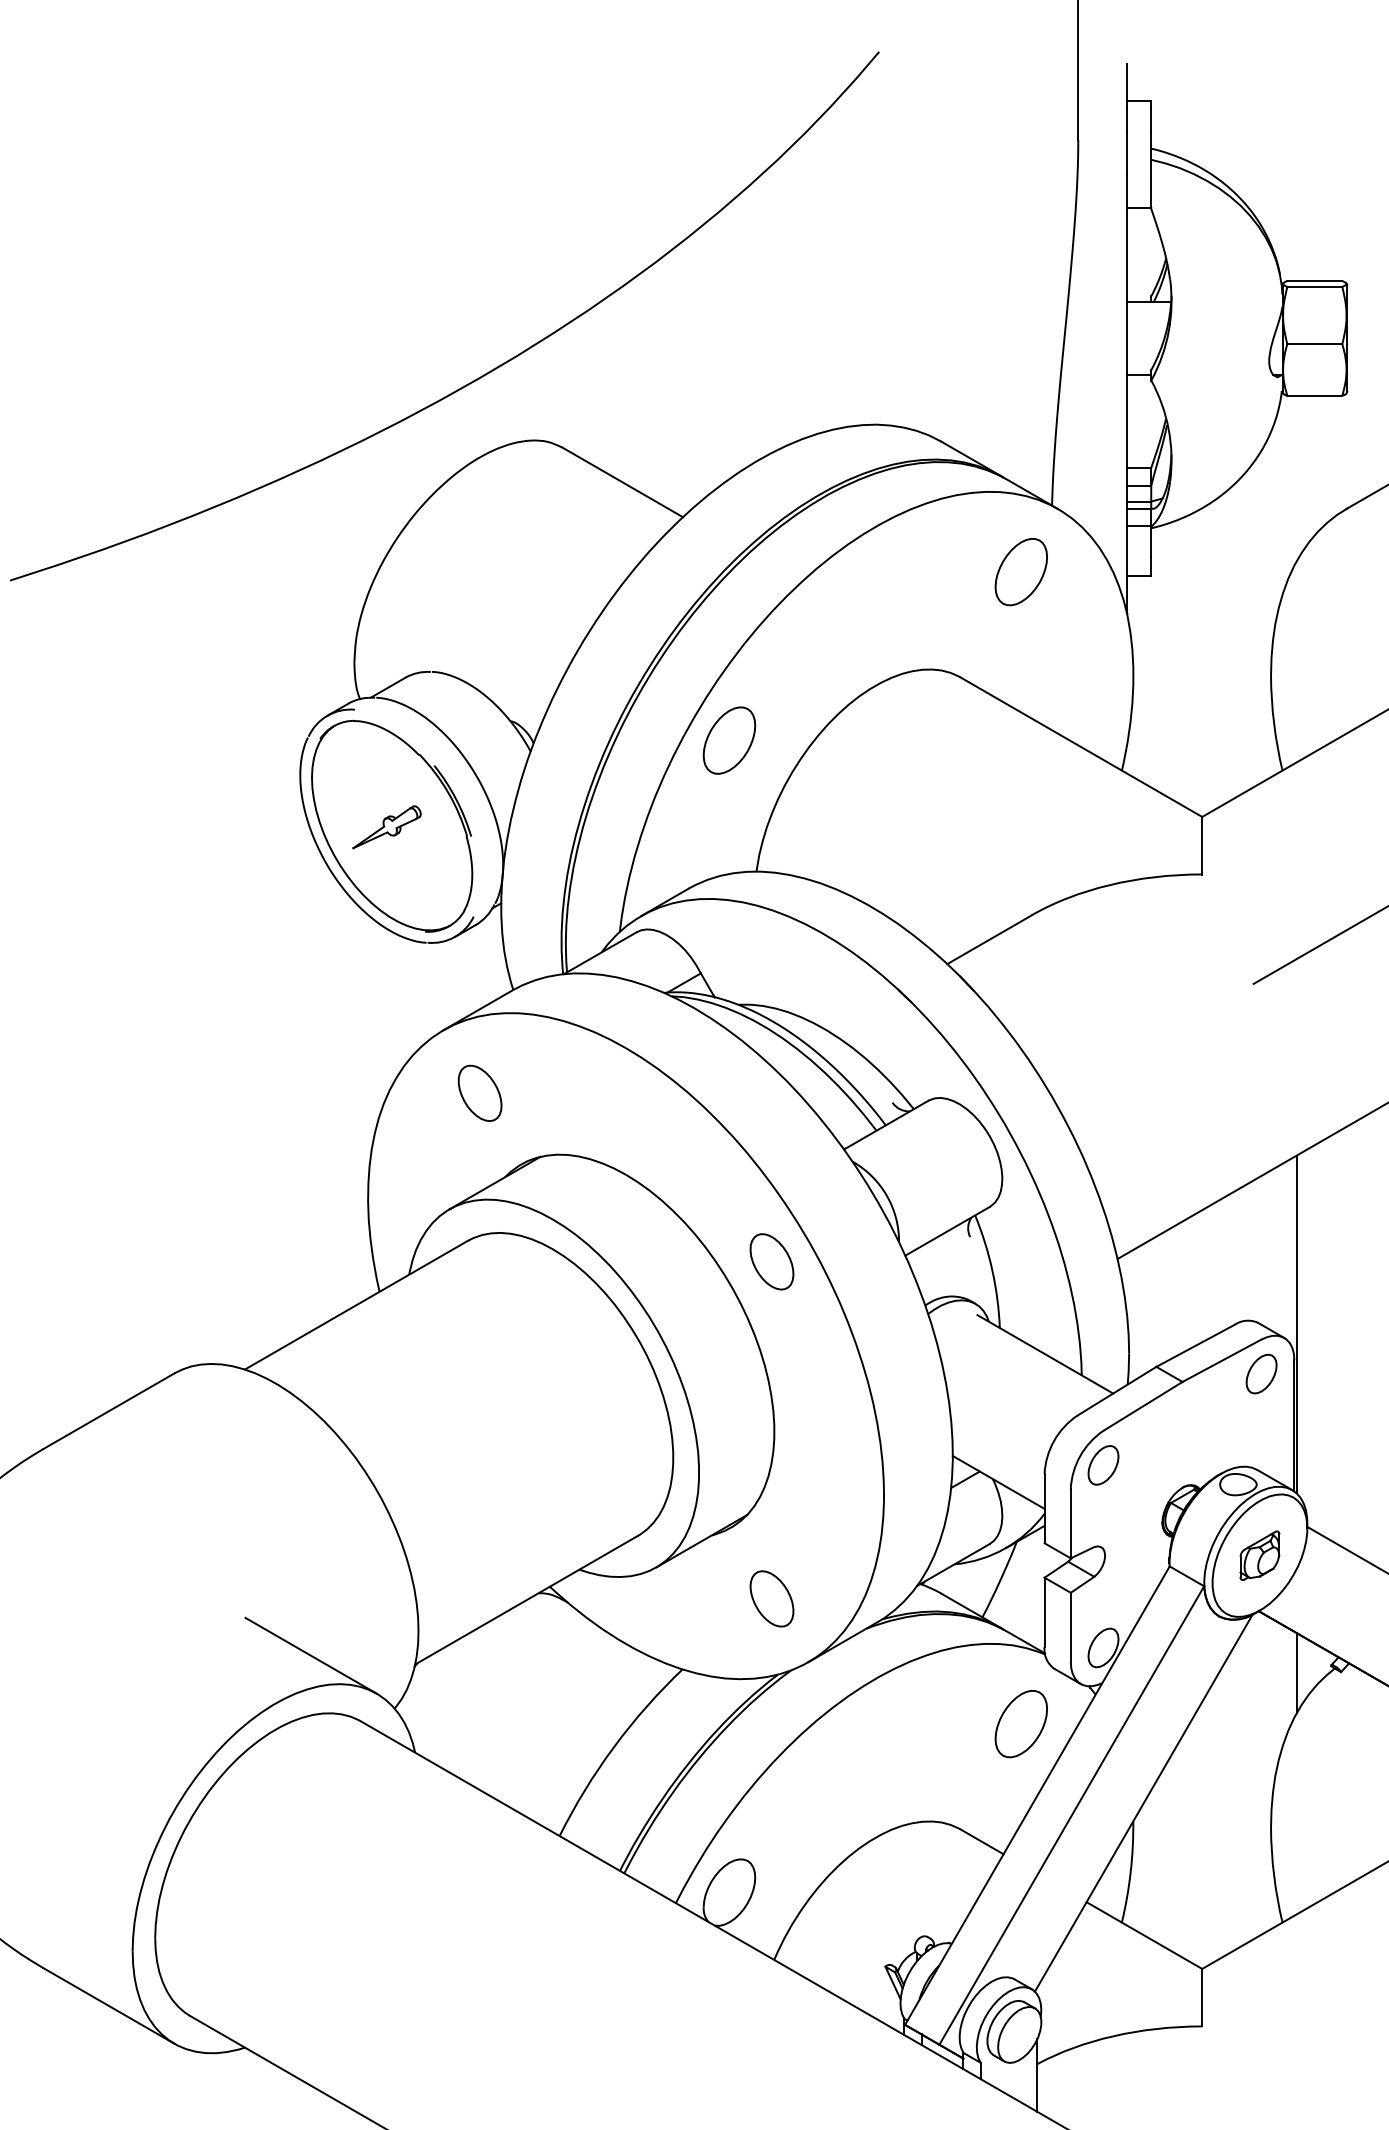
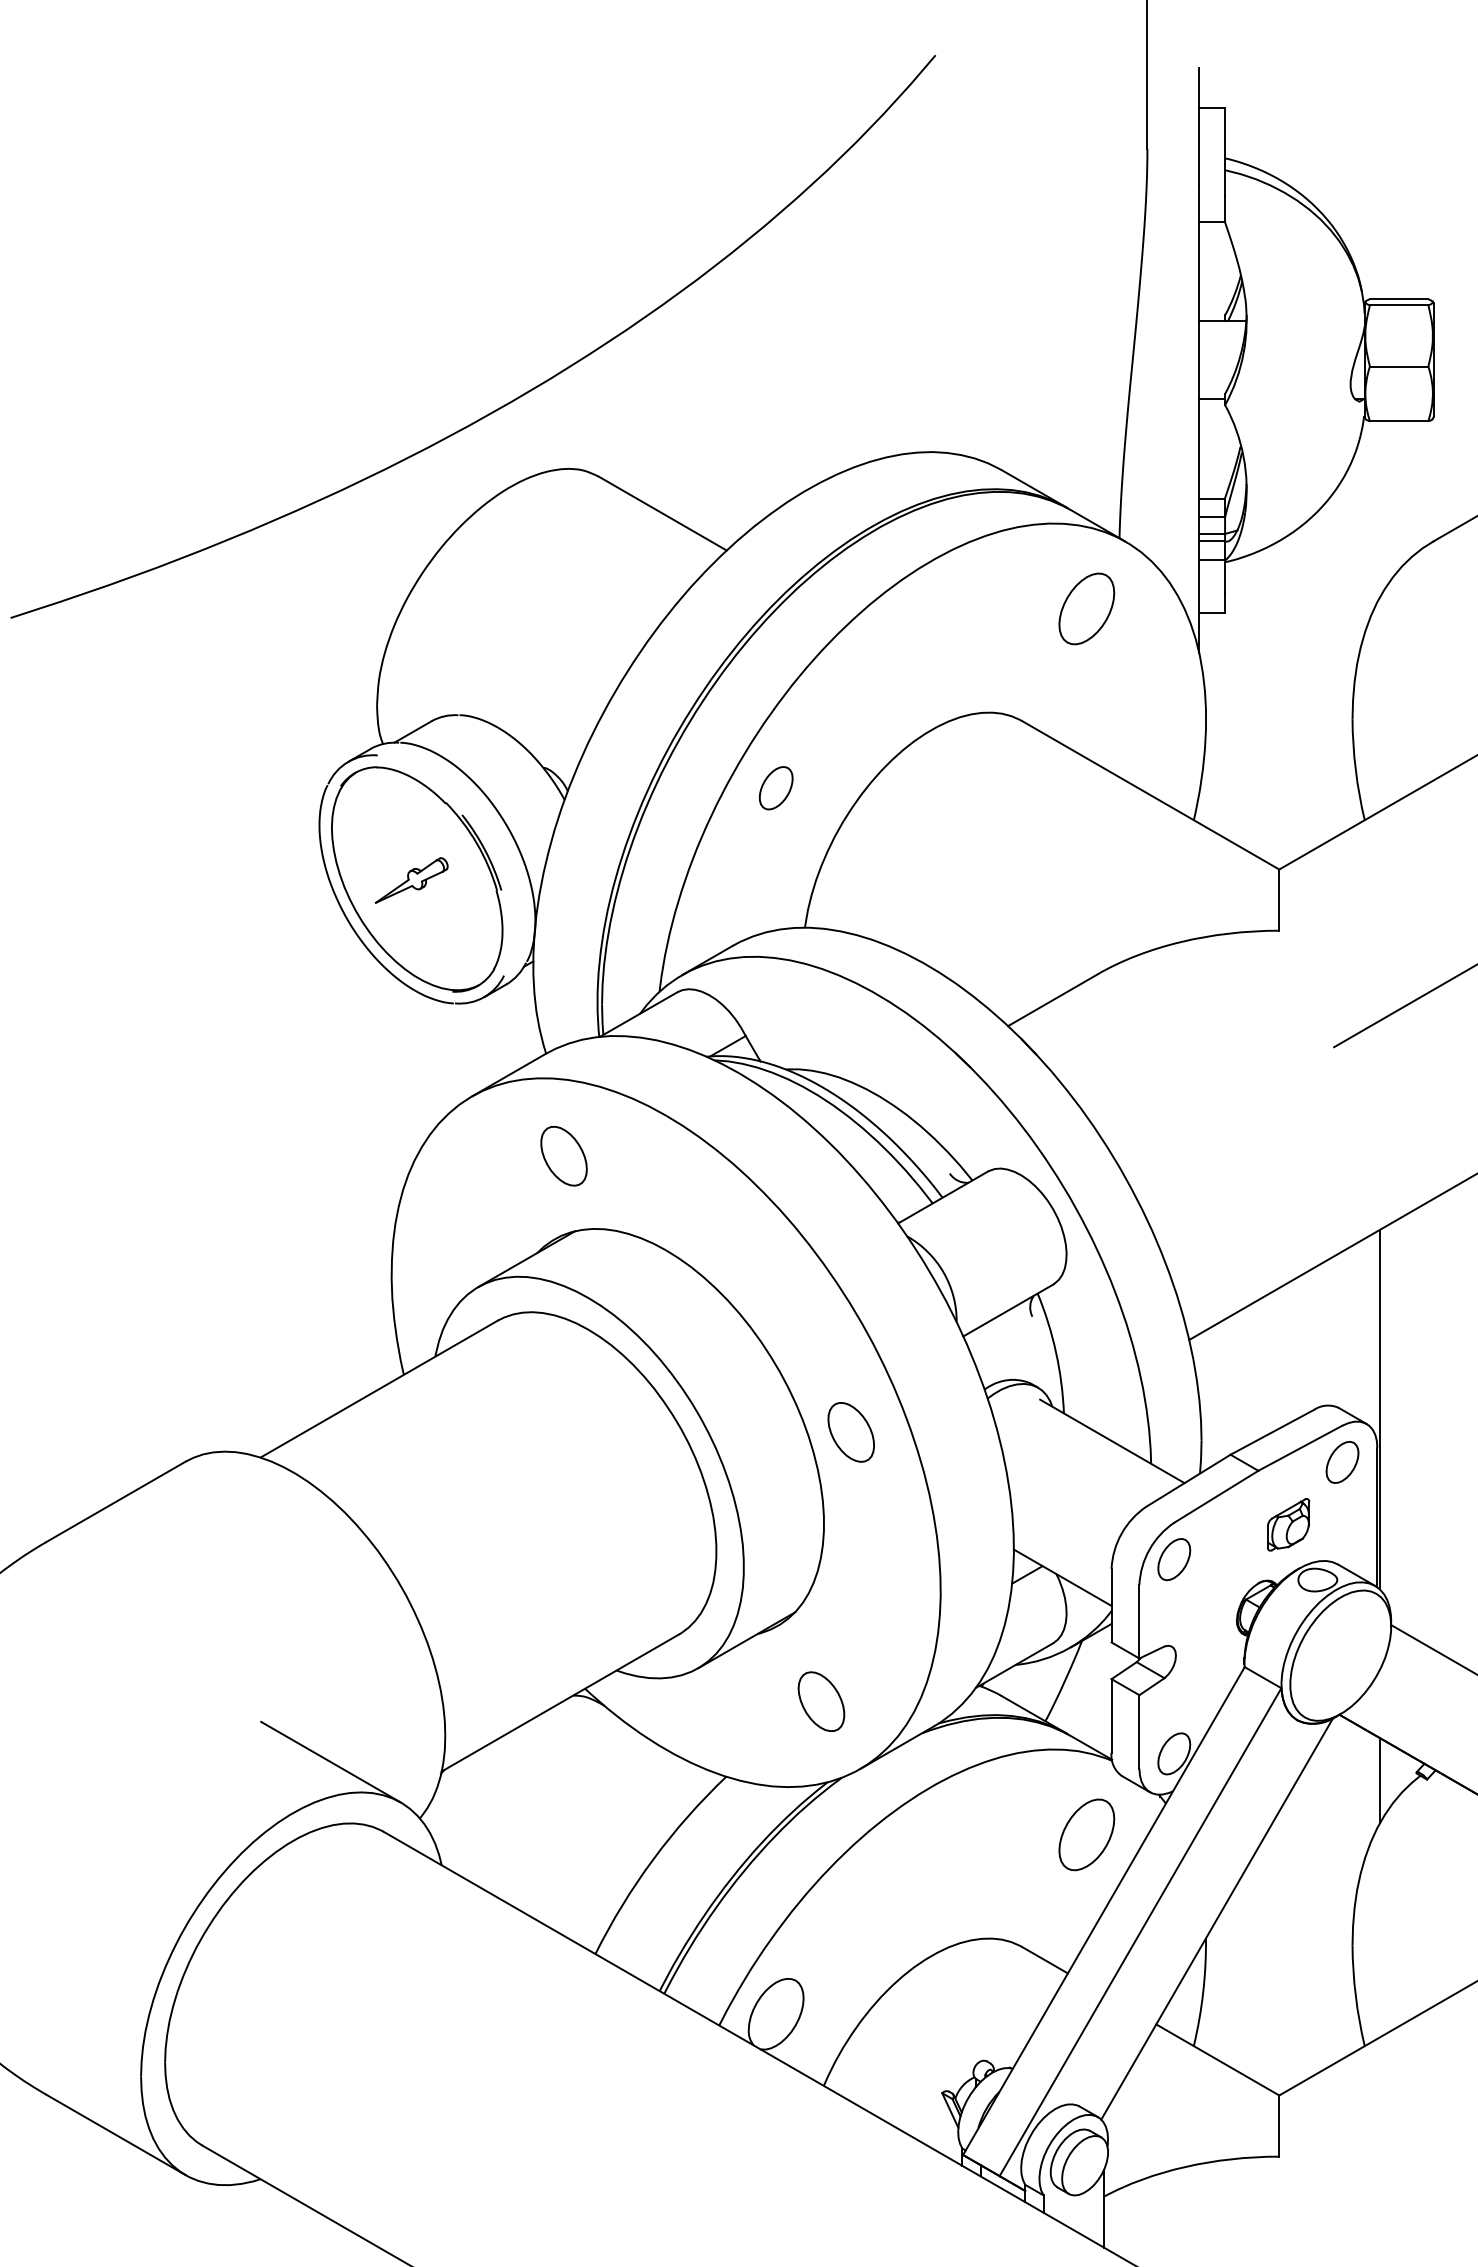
part: (729, 740) -> (776, 788), size x0.6
part: (479, 1092) -> (563, 1155), moved
part: (771, 1261) -> (850, 1432), moved
part: (1259, 1555) -> (1288, 1524), moved

